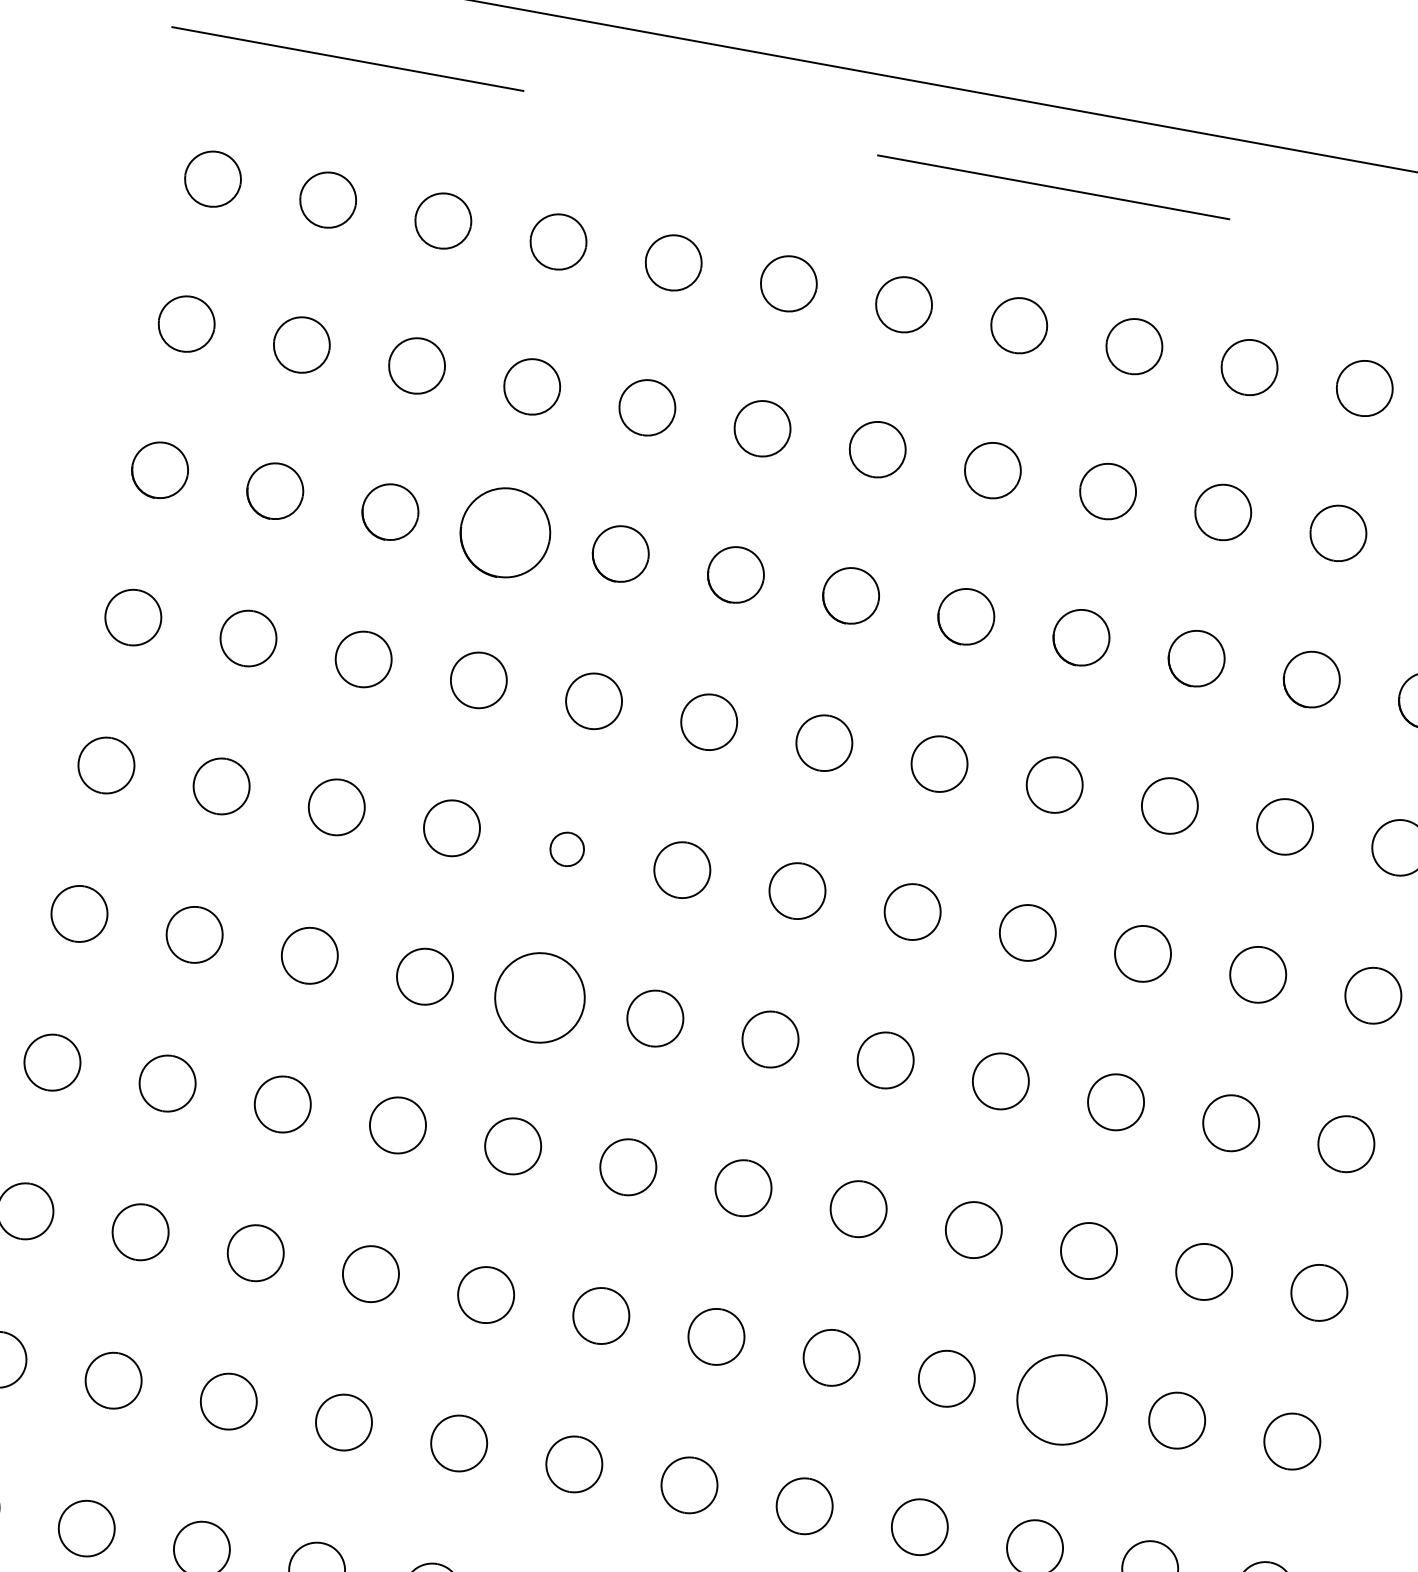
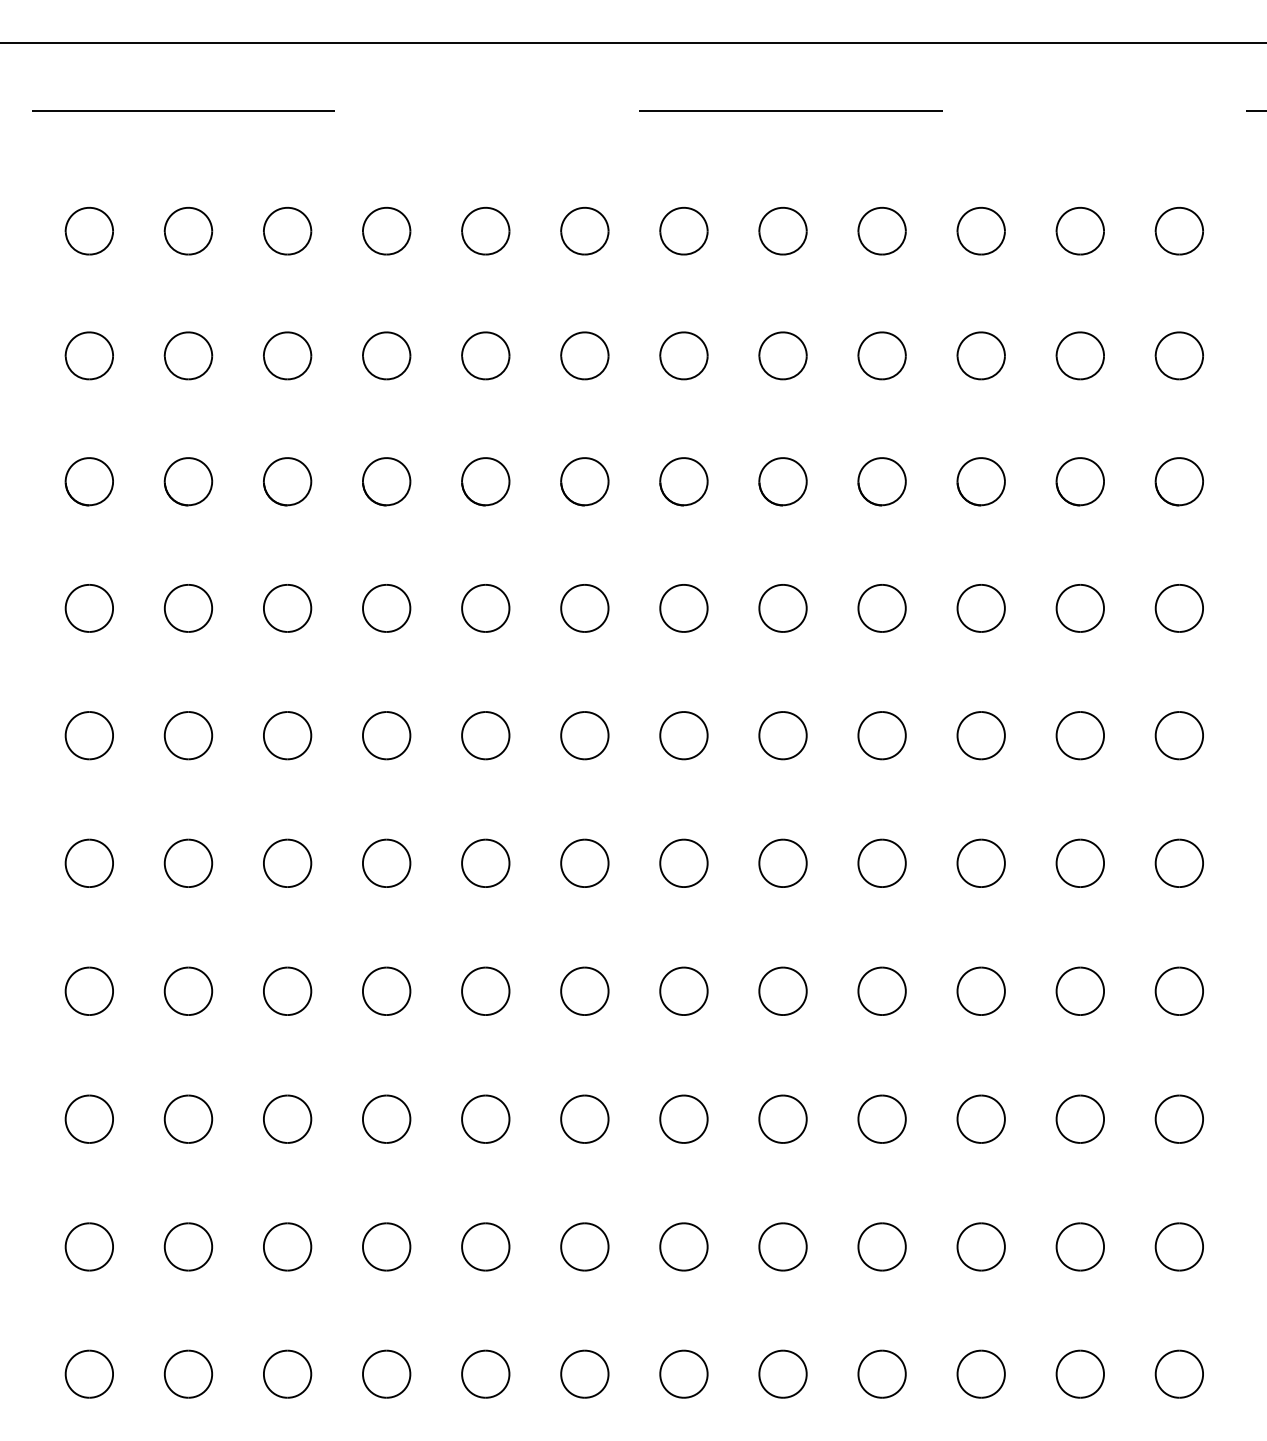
part: (505, 532) -> (386, 481), size x0.62
part: (566, 848) -> (485, 735), size x1.67
part: (540, 996) -> (485, 862), size x0.62
part: (1061, 1398) -> (980, 1118), size x0.62

